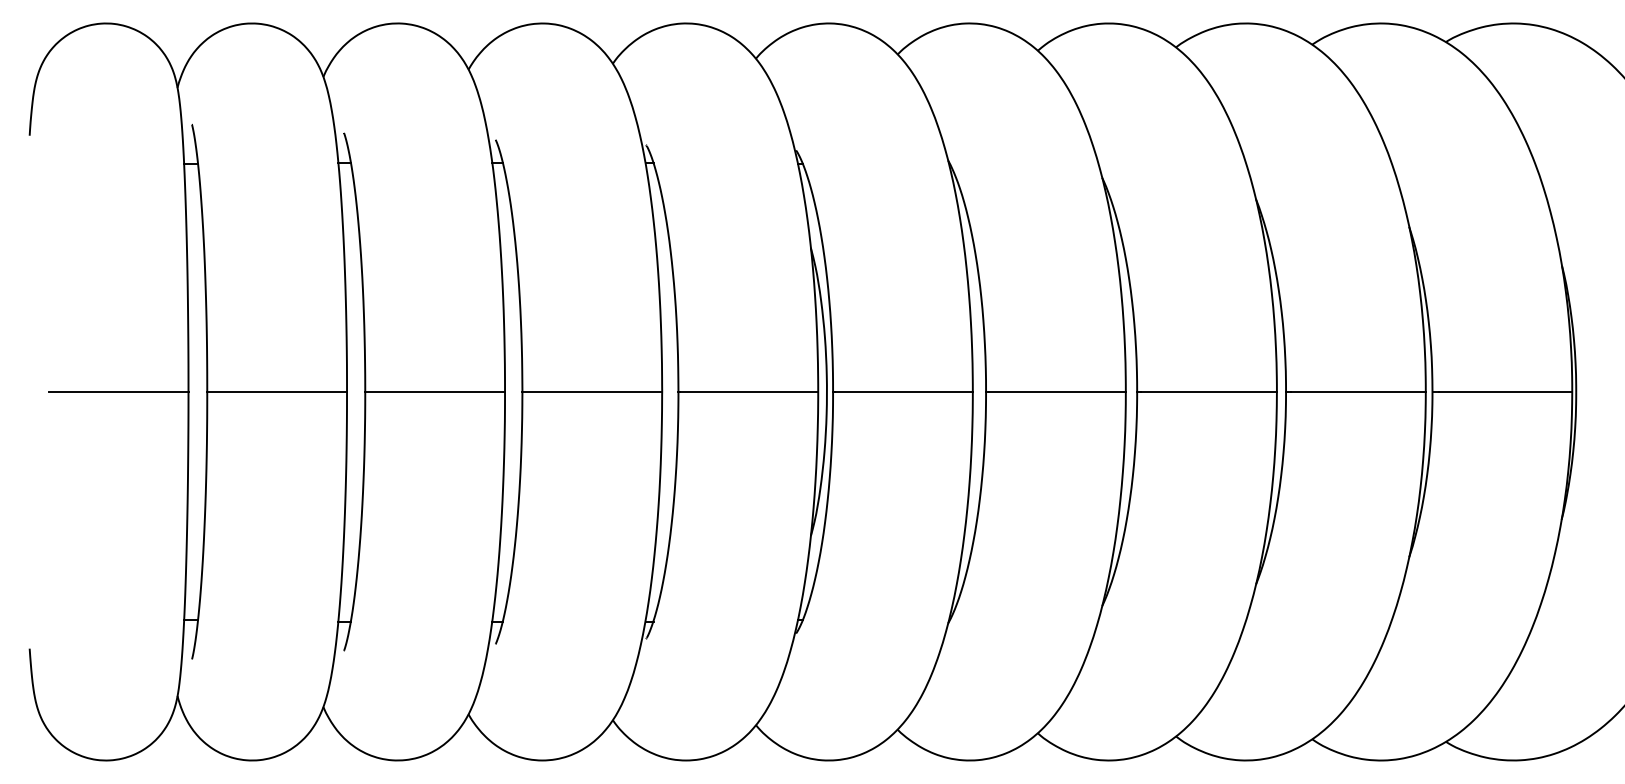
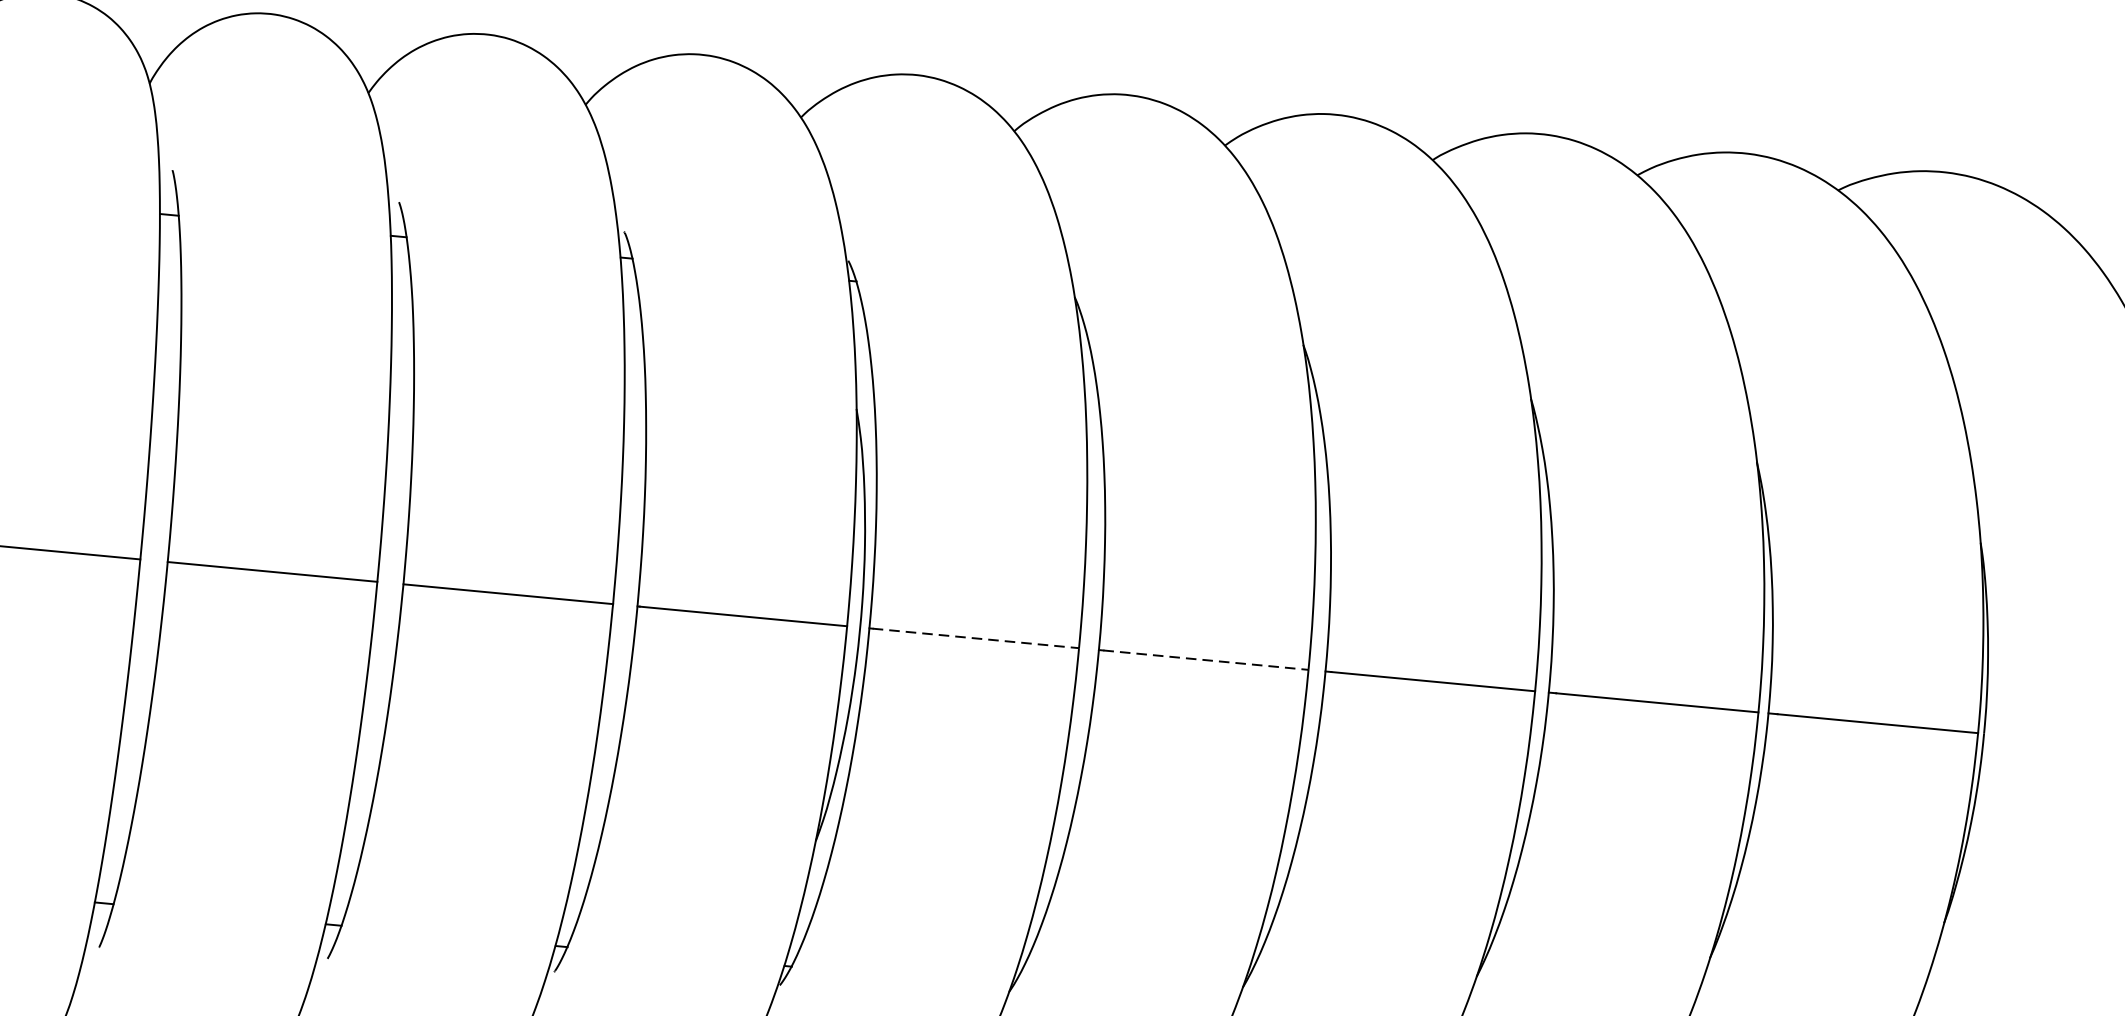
line: (904, 392) -> (976, 639), solid -> dashed
line: (1057, 392) -> (1205, 660), solid -> dashed

